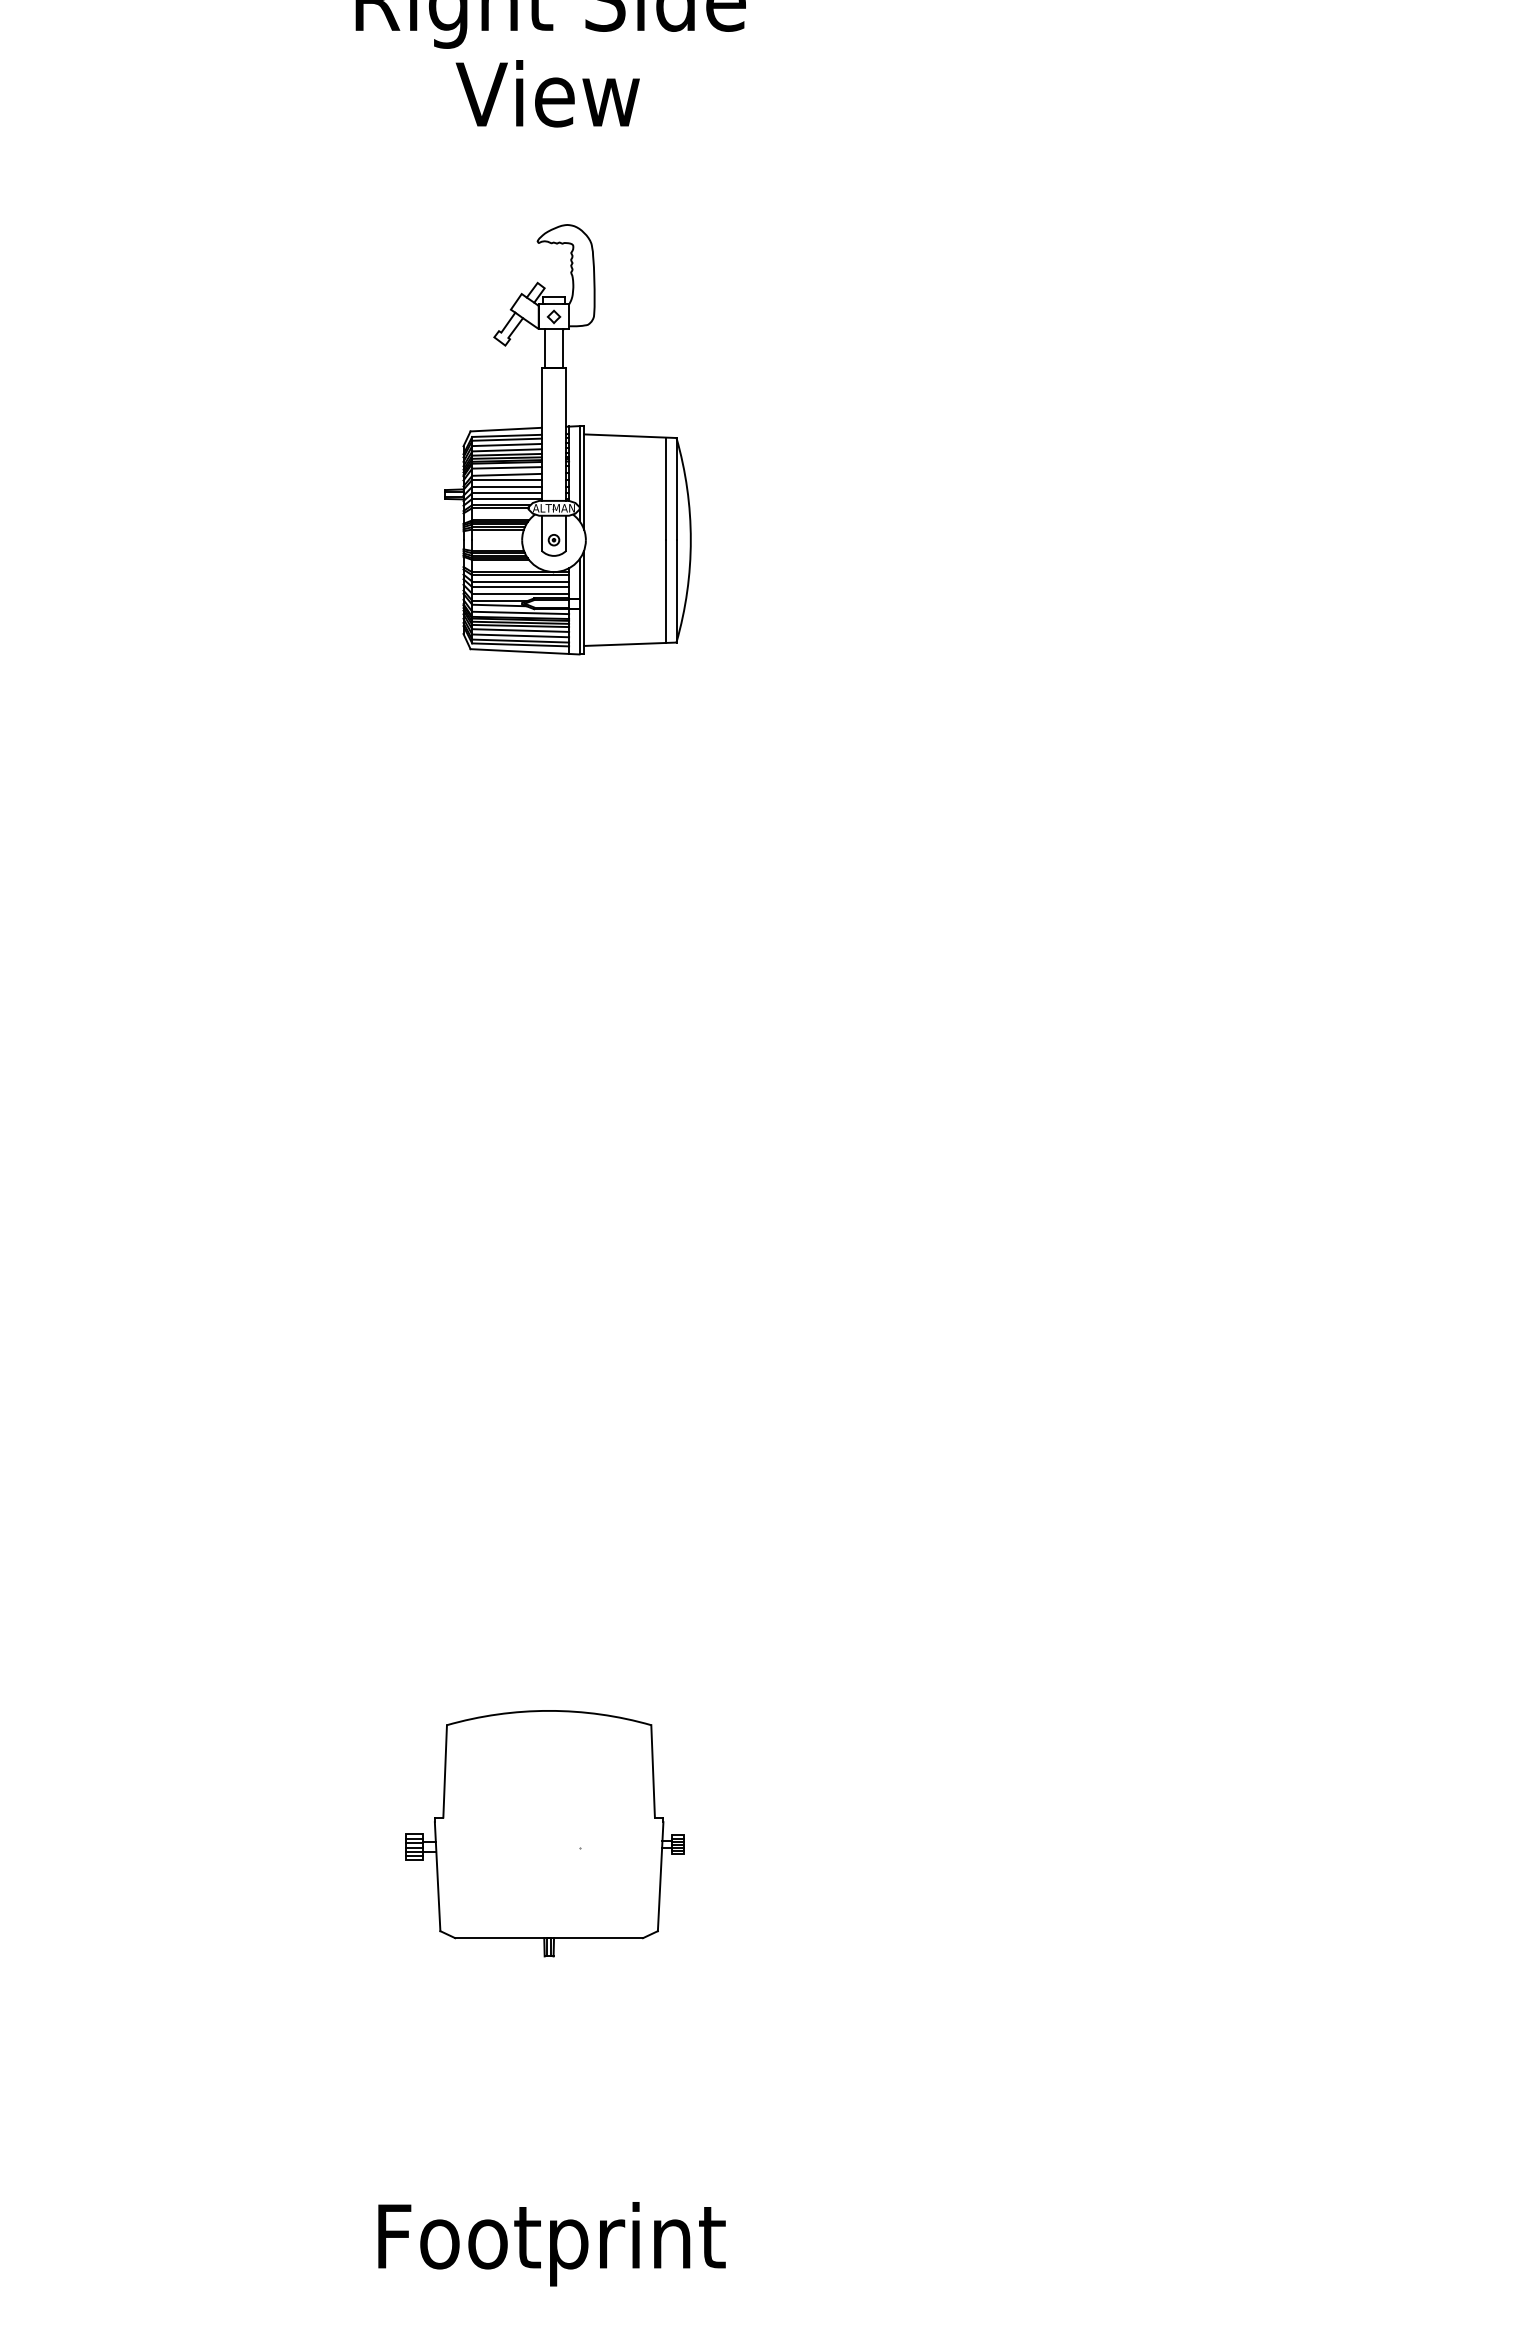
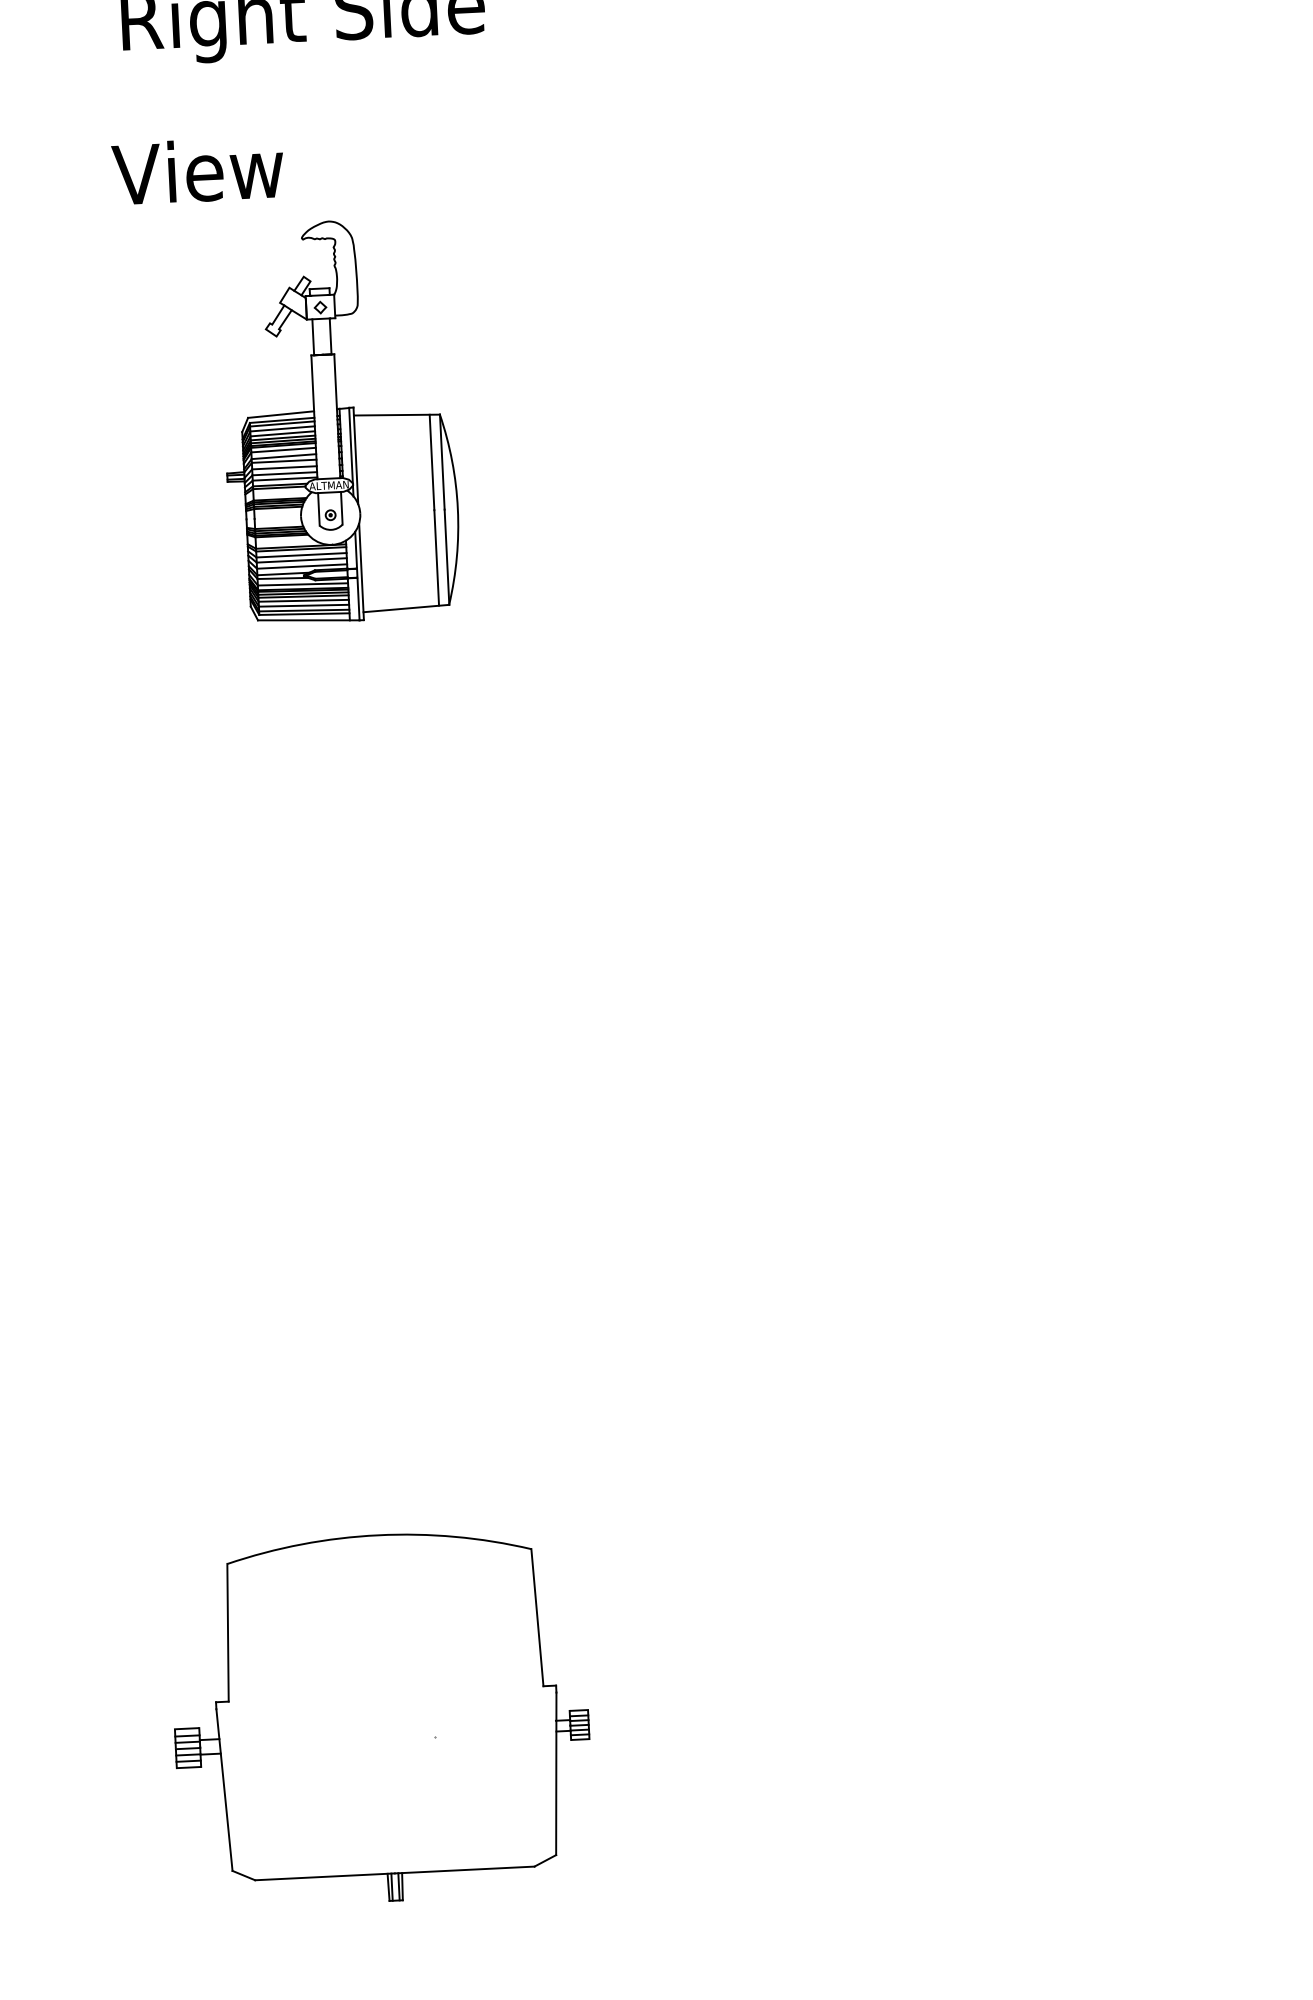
text: (547, 93) -> (197, 170), moved
part: (544, 1833) -> (380, 1718), size x1.6

